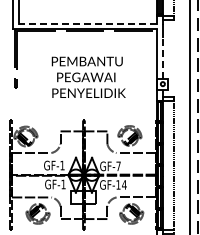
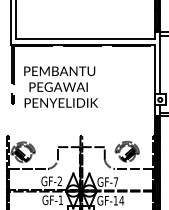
line: (87, 23) -> (84, 39), dashed -> solid
line: (162, 57) -> (159, 73), dashed -> solid
text: (88, 76) -> (60, 86), moved
text: (62, 165) -> (59, 181), GF-1 -> GF-2

